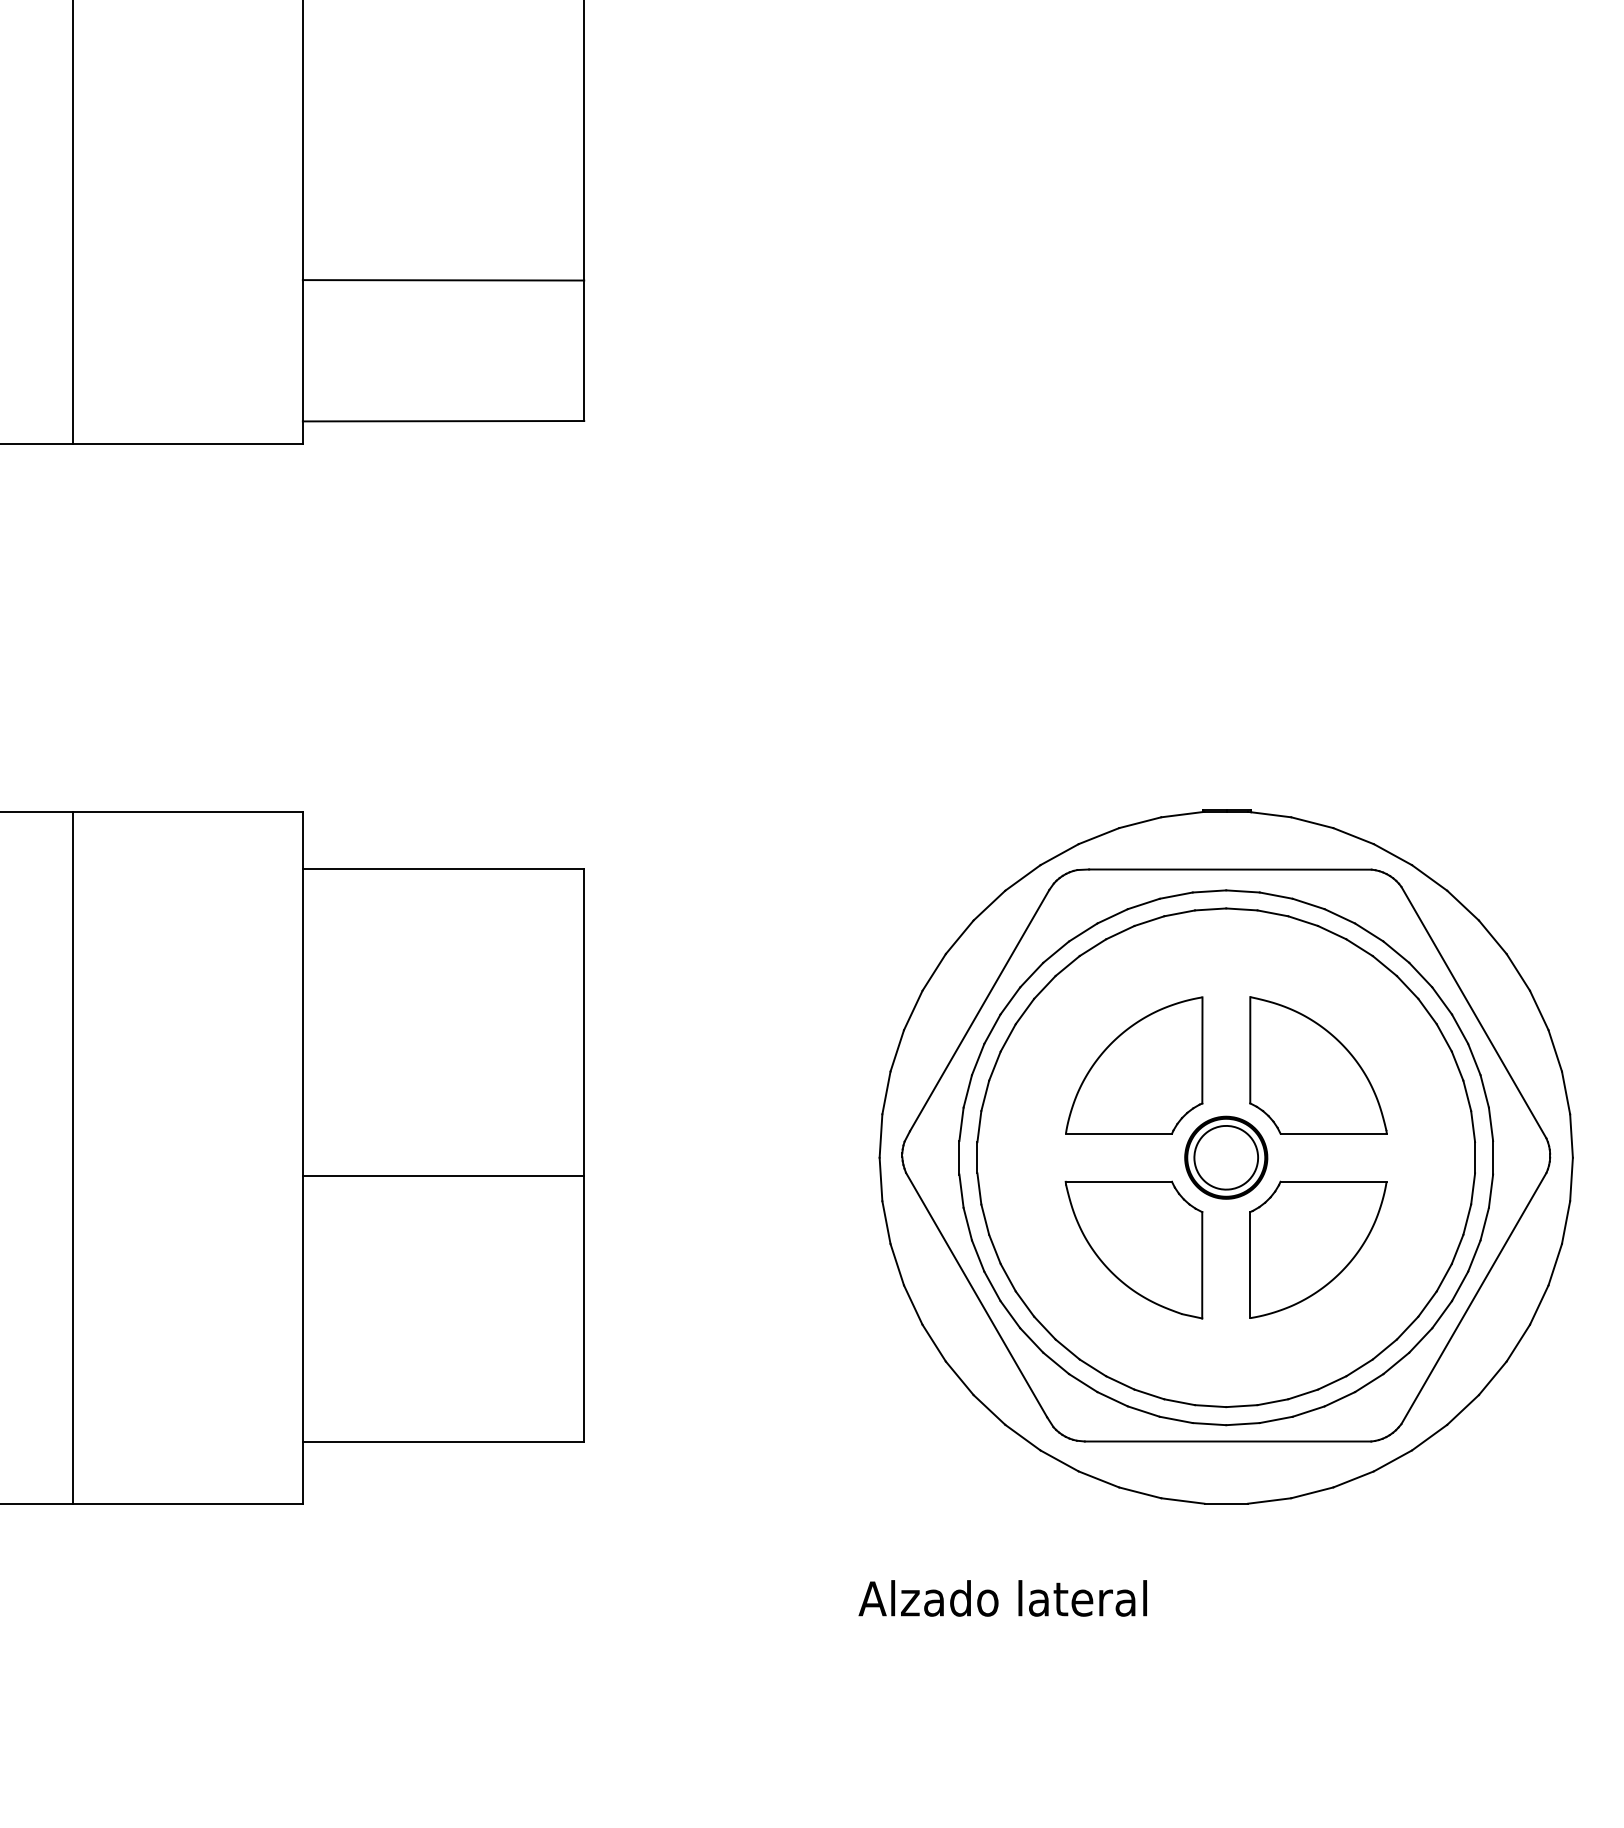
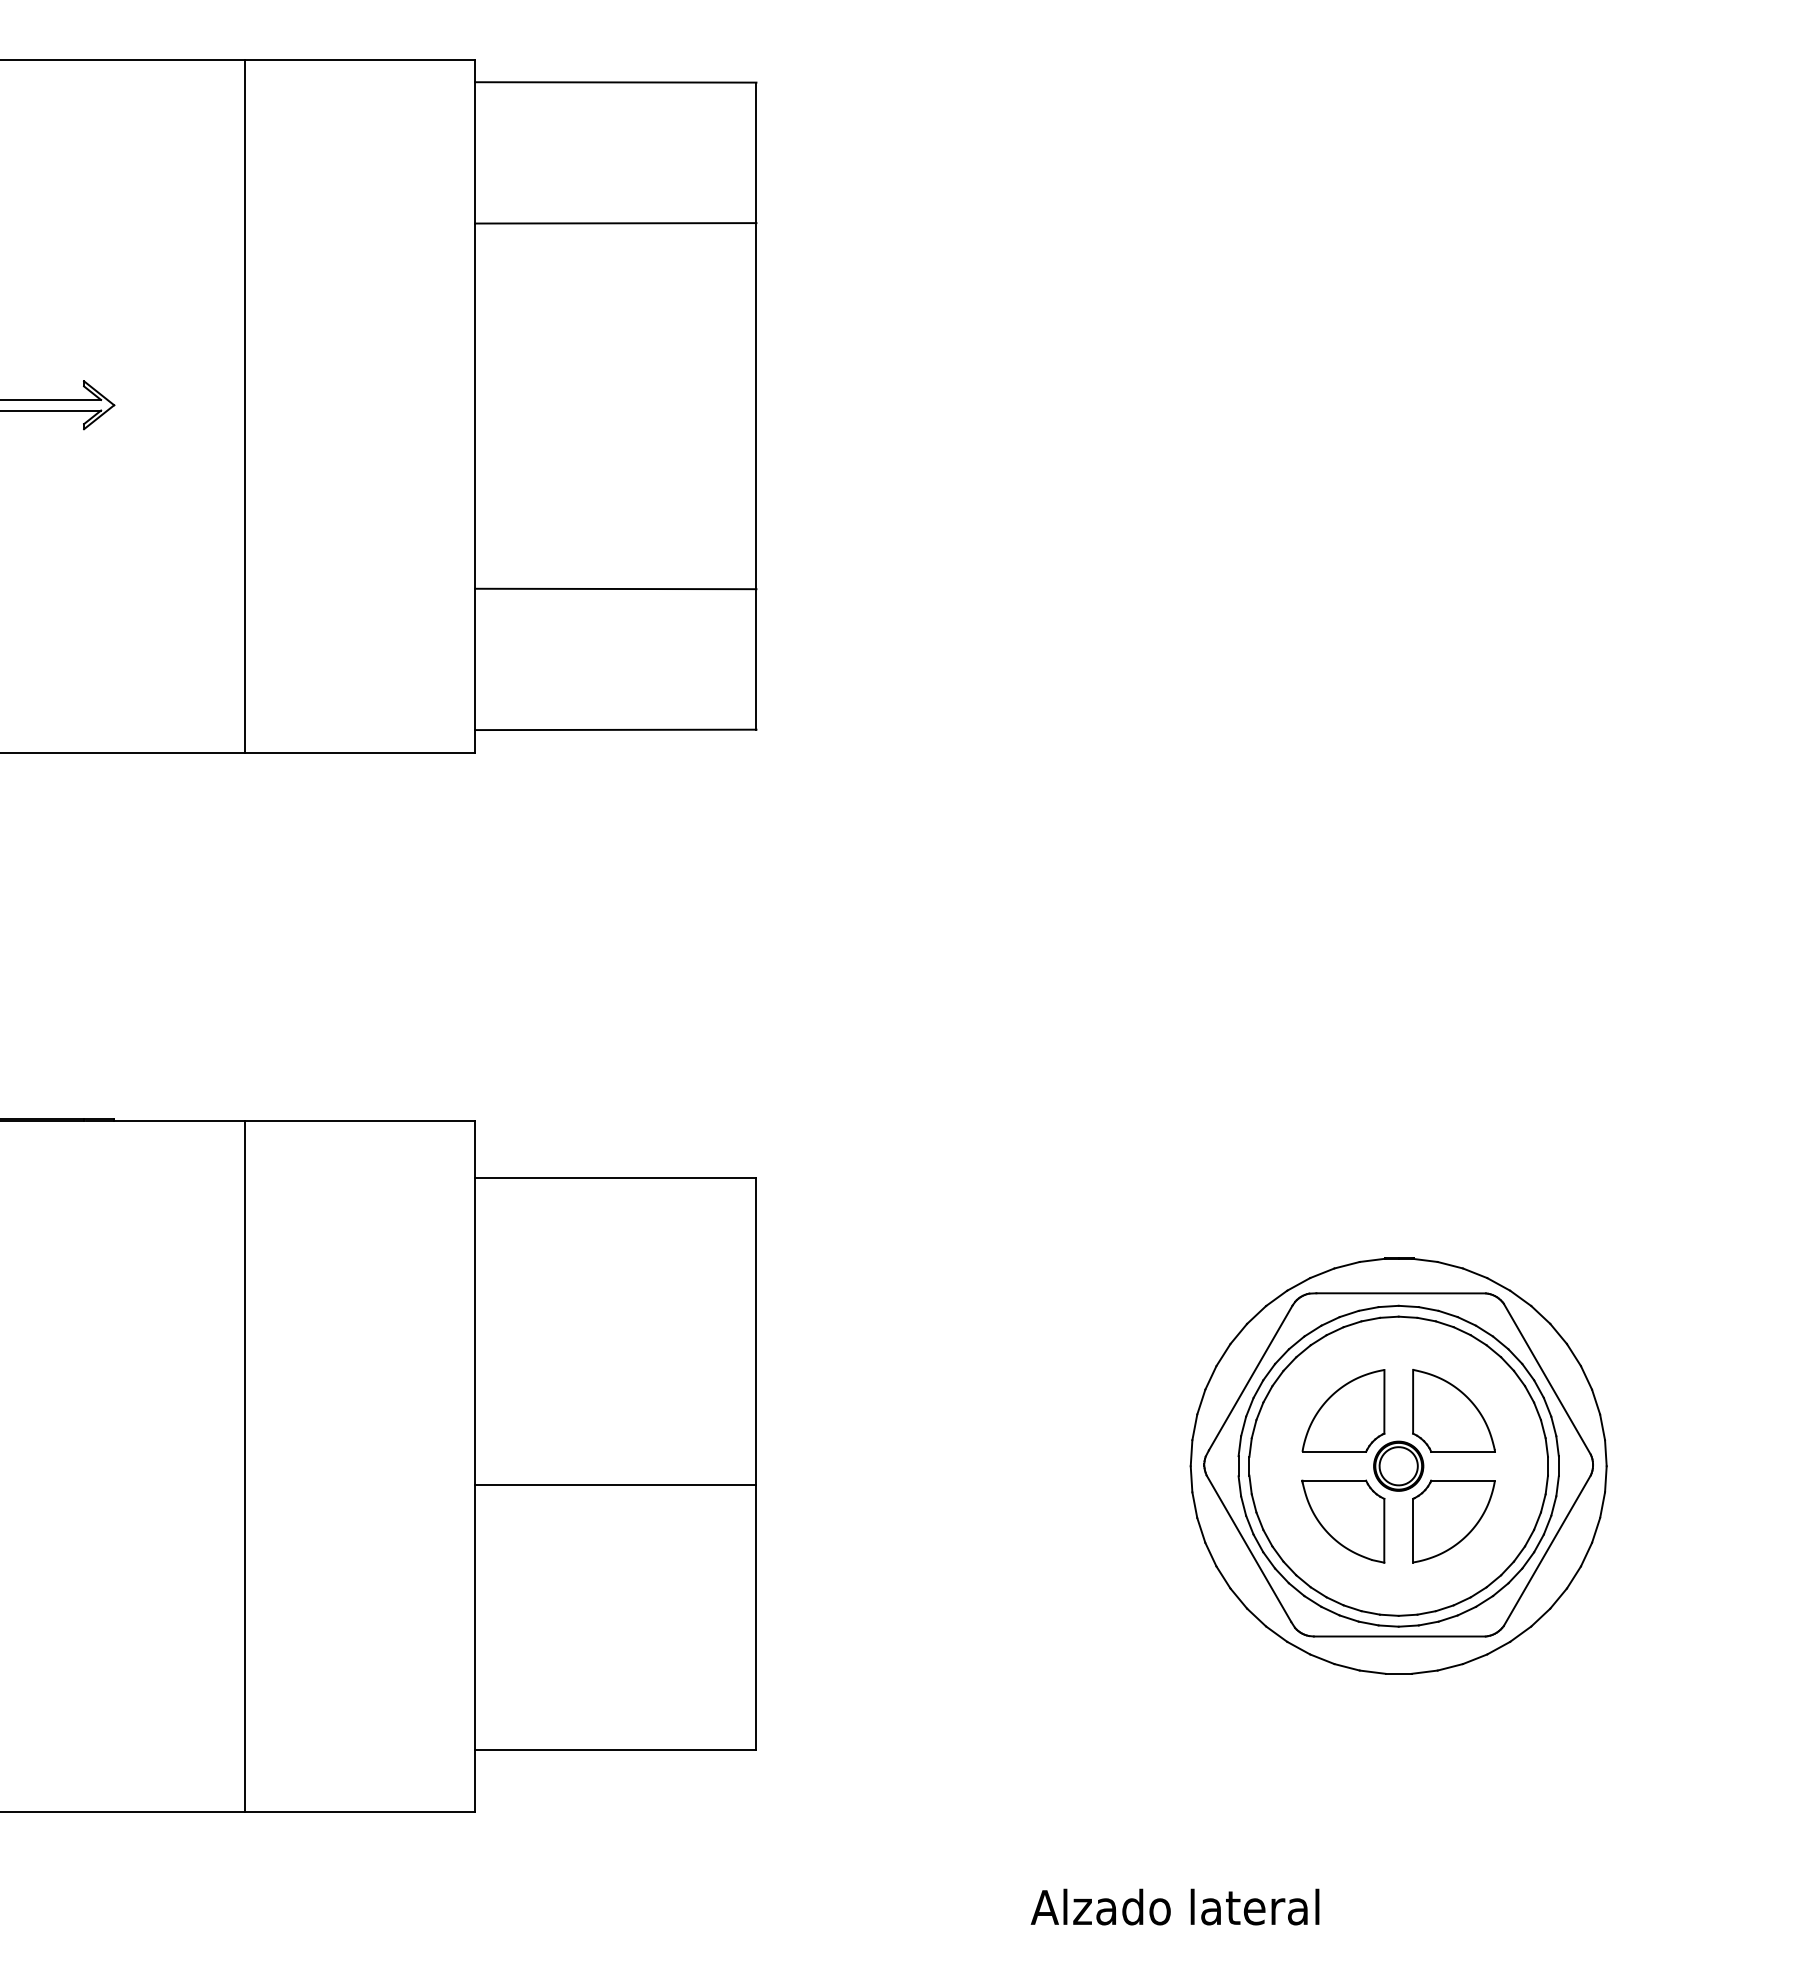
part: (1226, 1156) -> (1398, 1465), size x0.6

